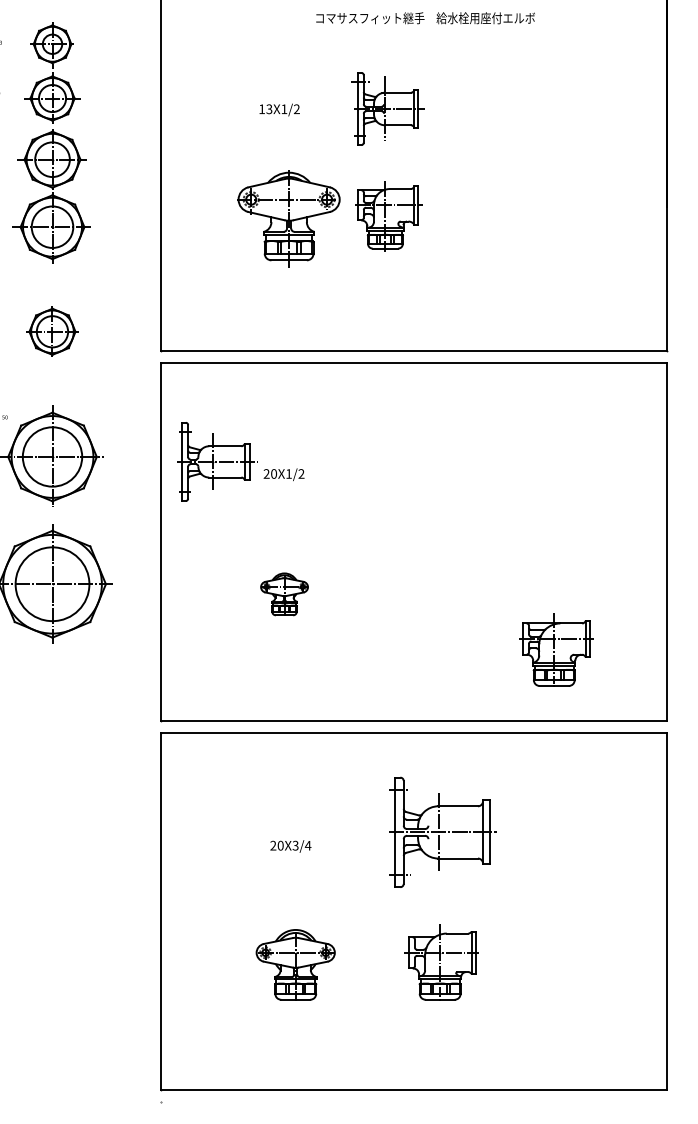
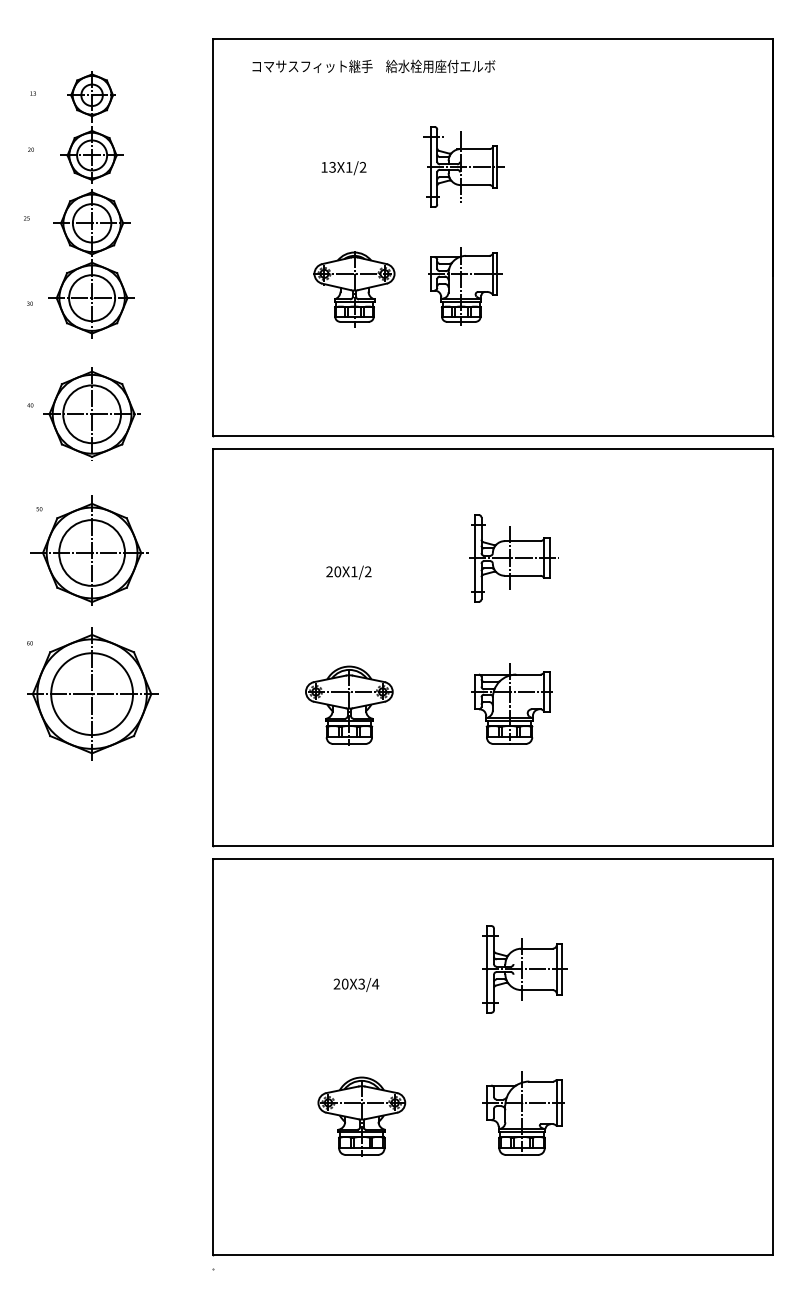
text: (425, 18) -> (373, 66), moved
part: (289, 219) -> (354, 289), size x0.71
part: (51, 331) -> (91, 413), size x1.67
part: (216, 461) -> (513, 558), moved
part: (284, 594) -> (349, 705), size x1.67
part: (556, 649) -> (511, 703), moved
part: (442, 832) -> (524, 969), size x0.71

